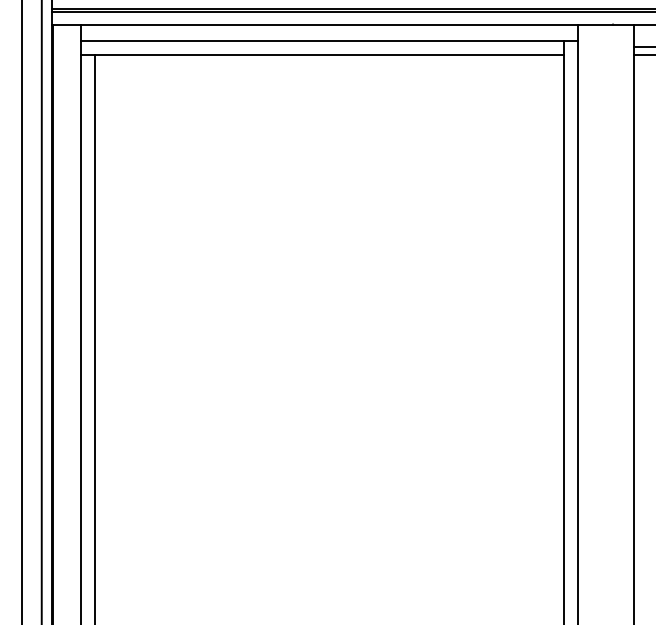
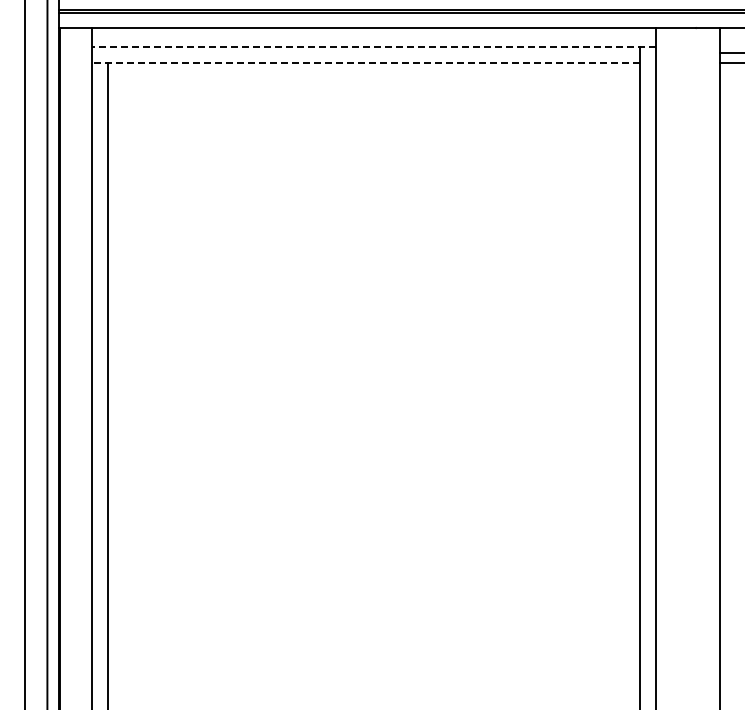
line: (328, 40) -> (373, 46), solid -> dashed
line: (321, 54) -> (365, 62), solid -> dashed

